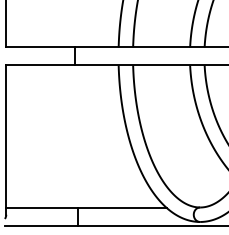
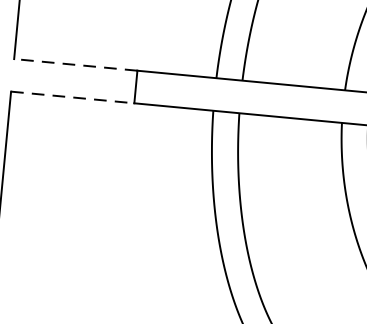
line: (40, 47) -> (75, 65), solid -> dashed
line: (41, 65) -> (74, 97), solid -> dashed

